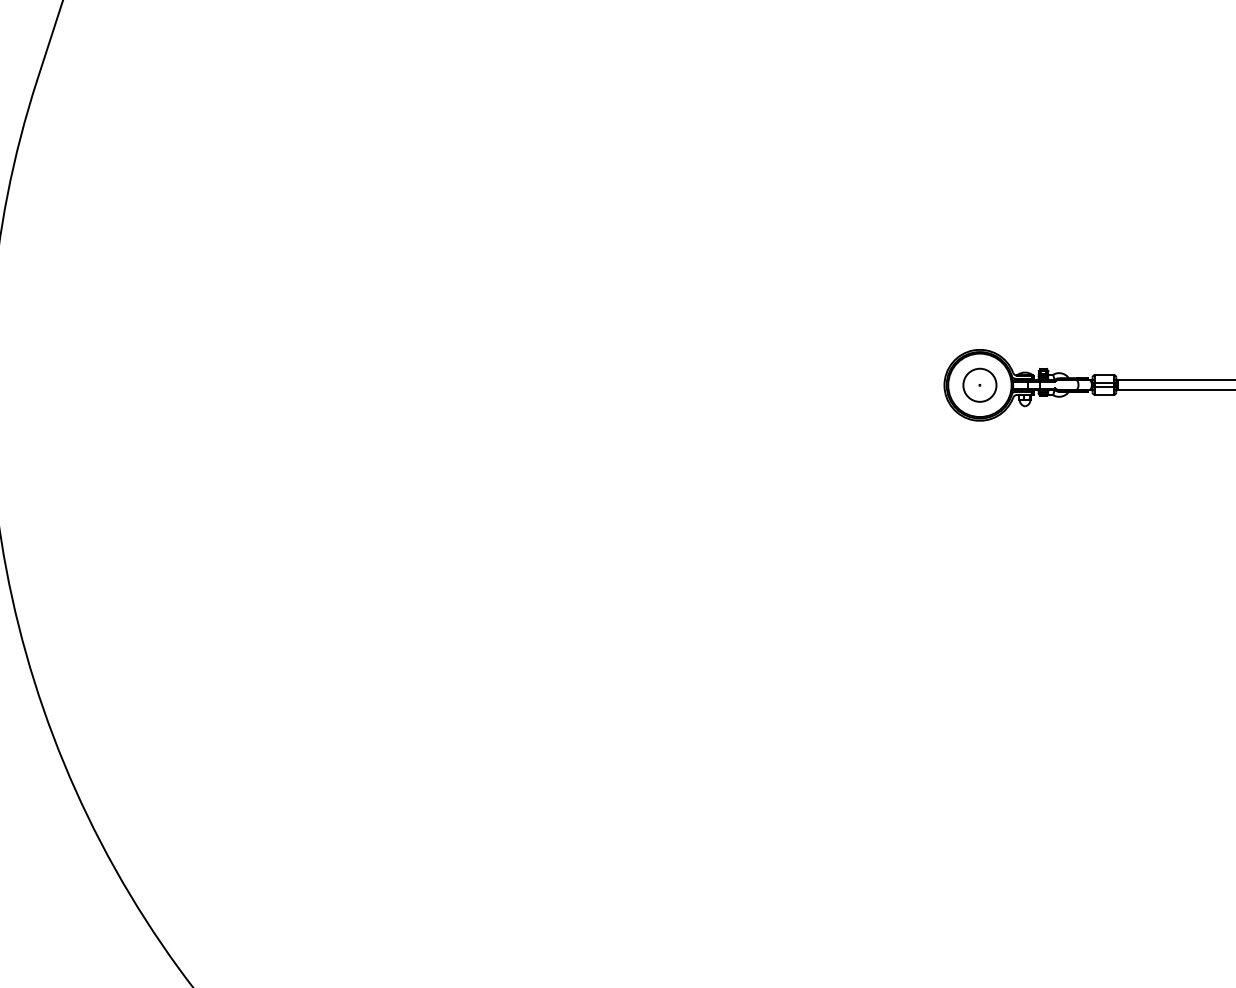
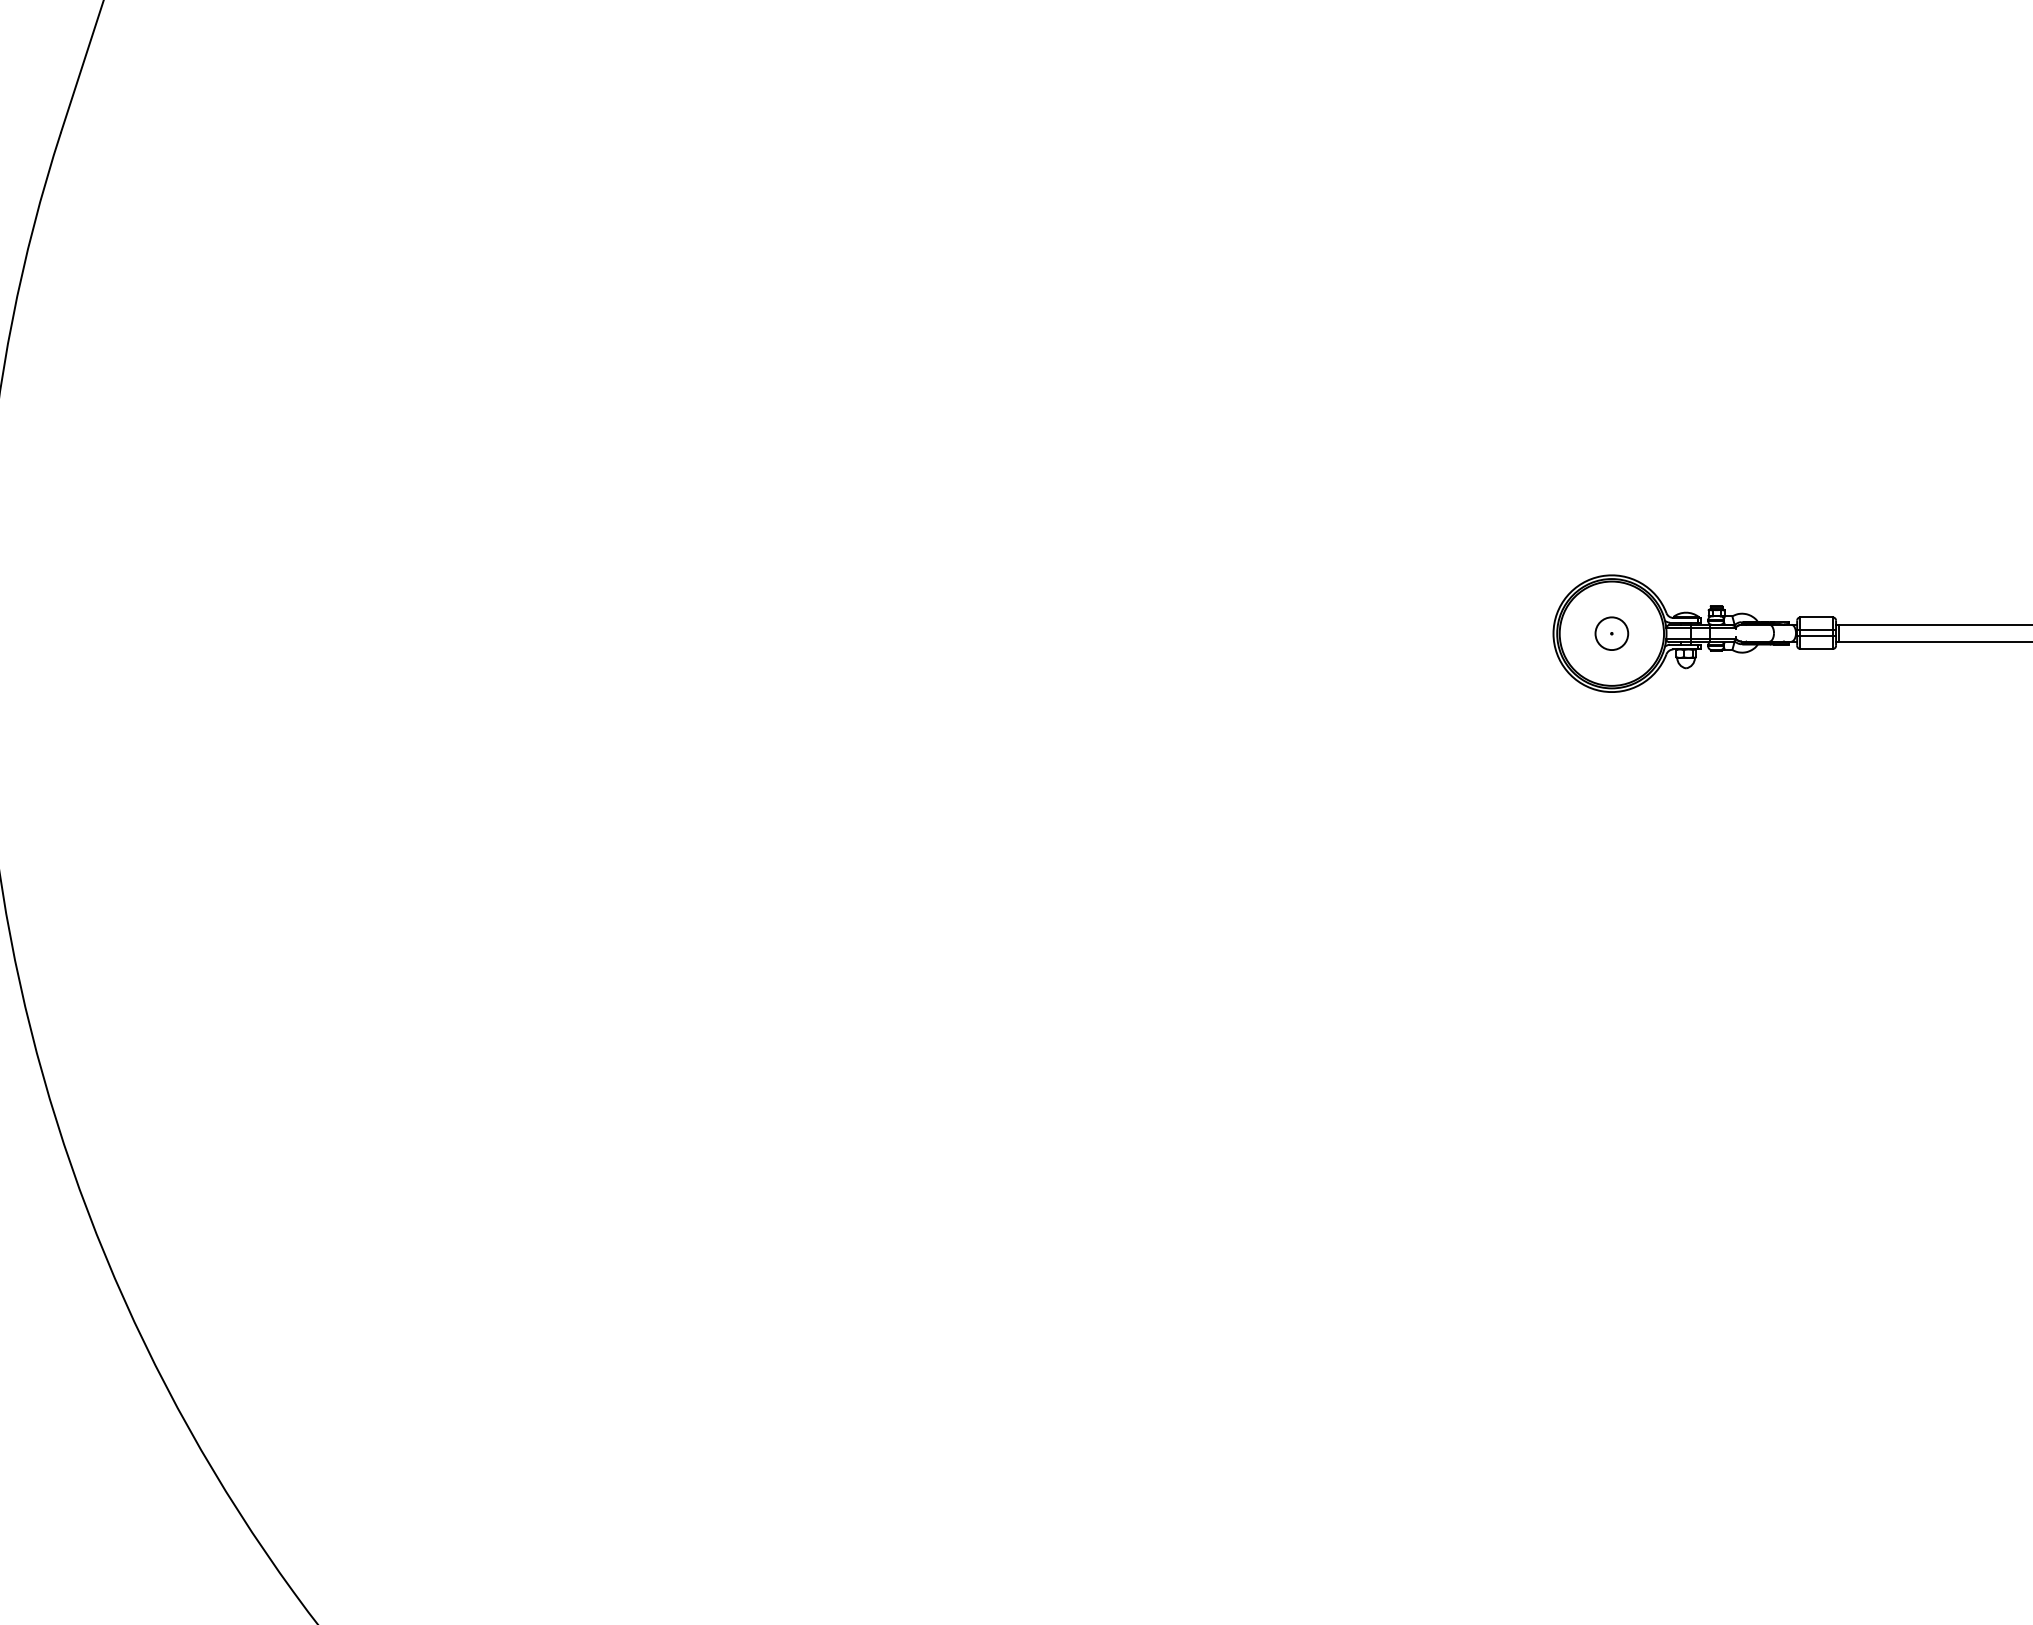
circle: (979, 384) -> (1611, 632), size x0.6

